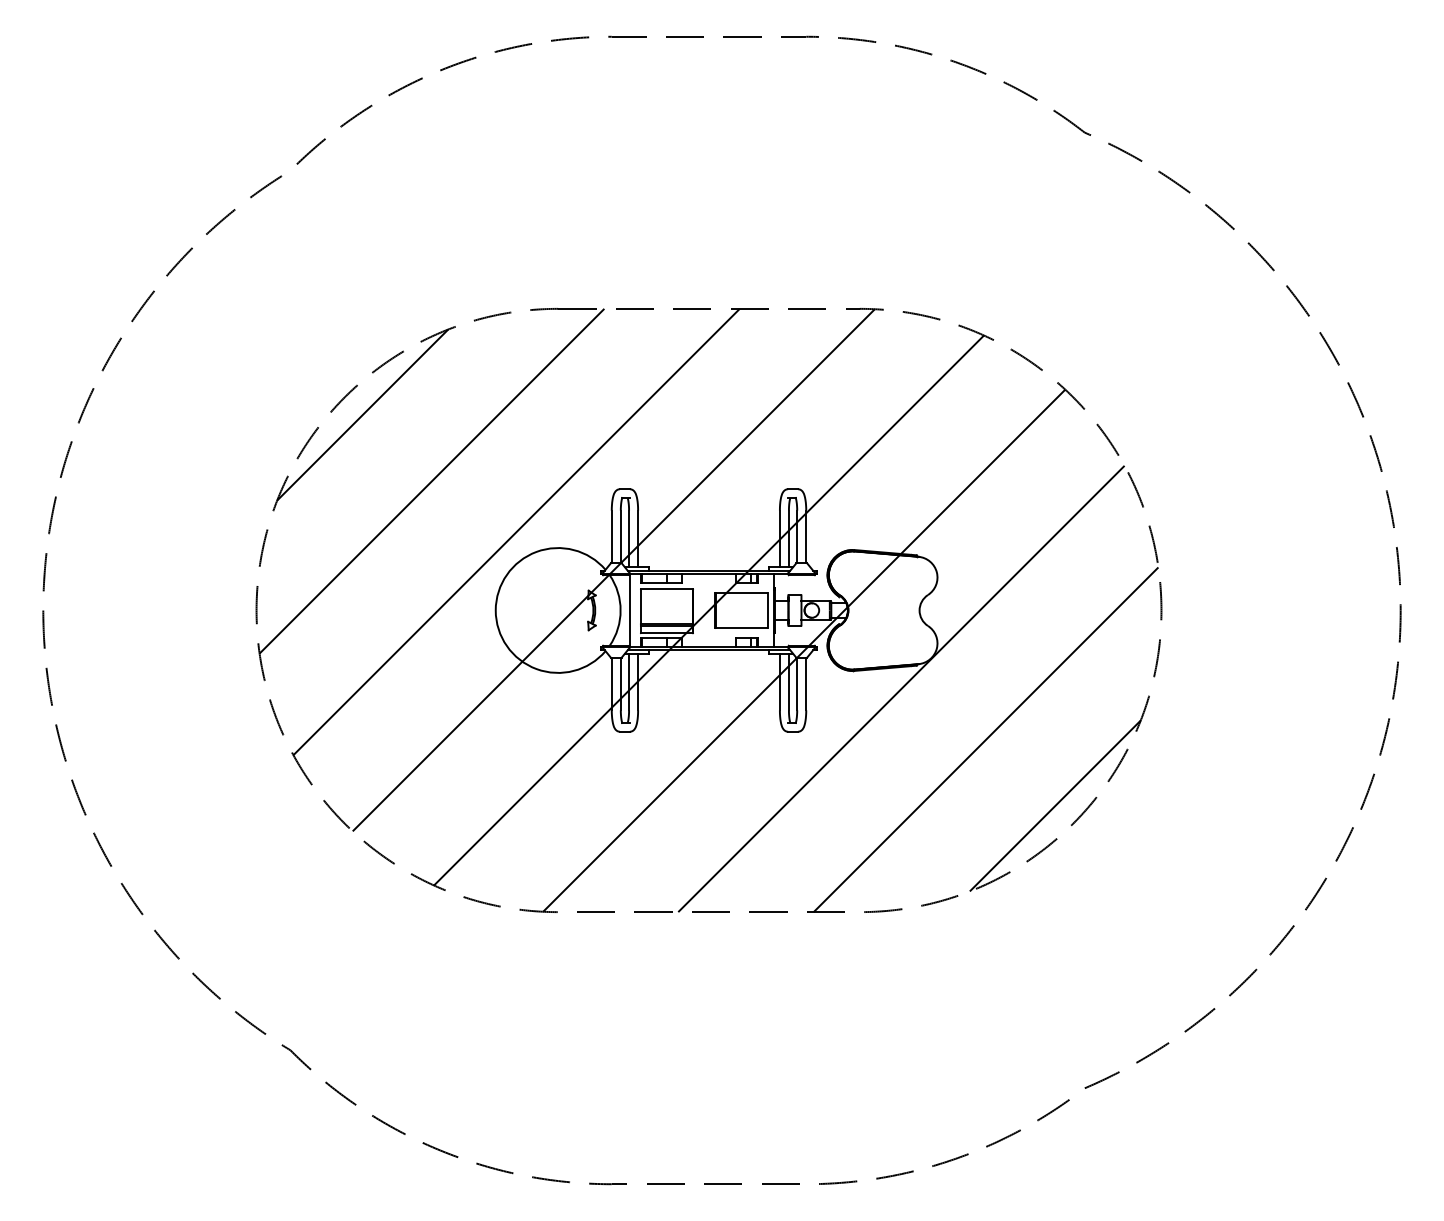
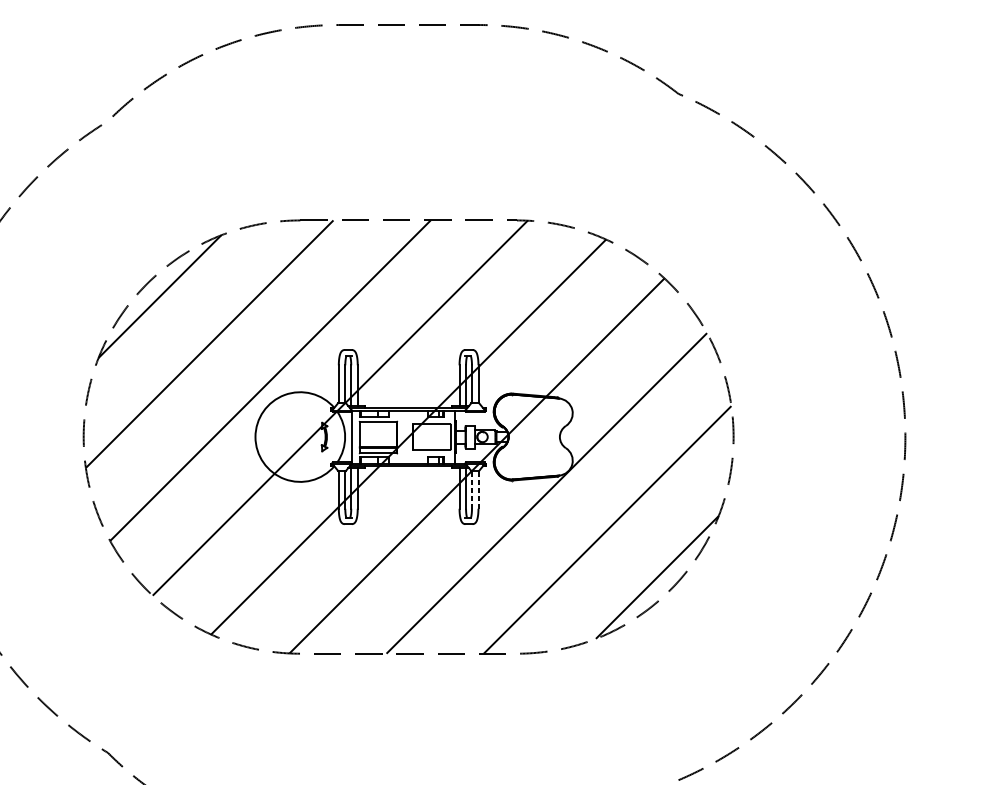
line: (797, 683) -> (472, 489), solid -> dashed
line: (806, 683) -> (478, 489), solid -> dashed

